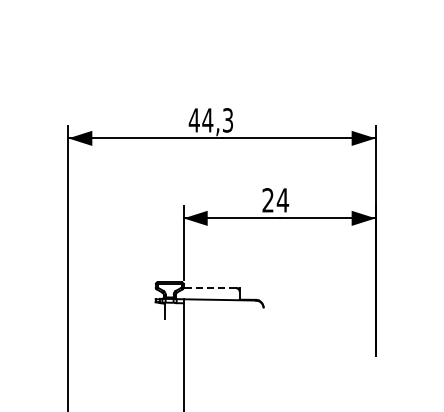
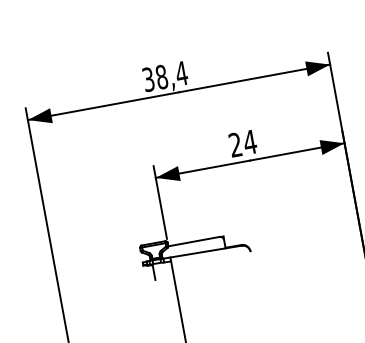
text: (210, 120) -> (164, 76), 44,3 -> 38,4
line: (209, 287) -> (193, 241), dashed -> solid

